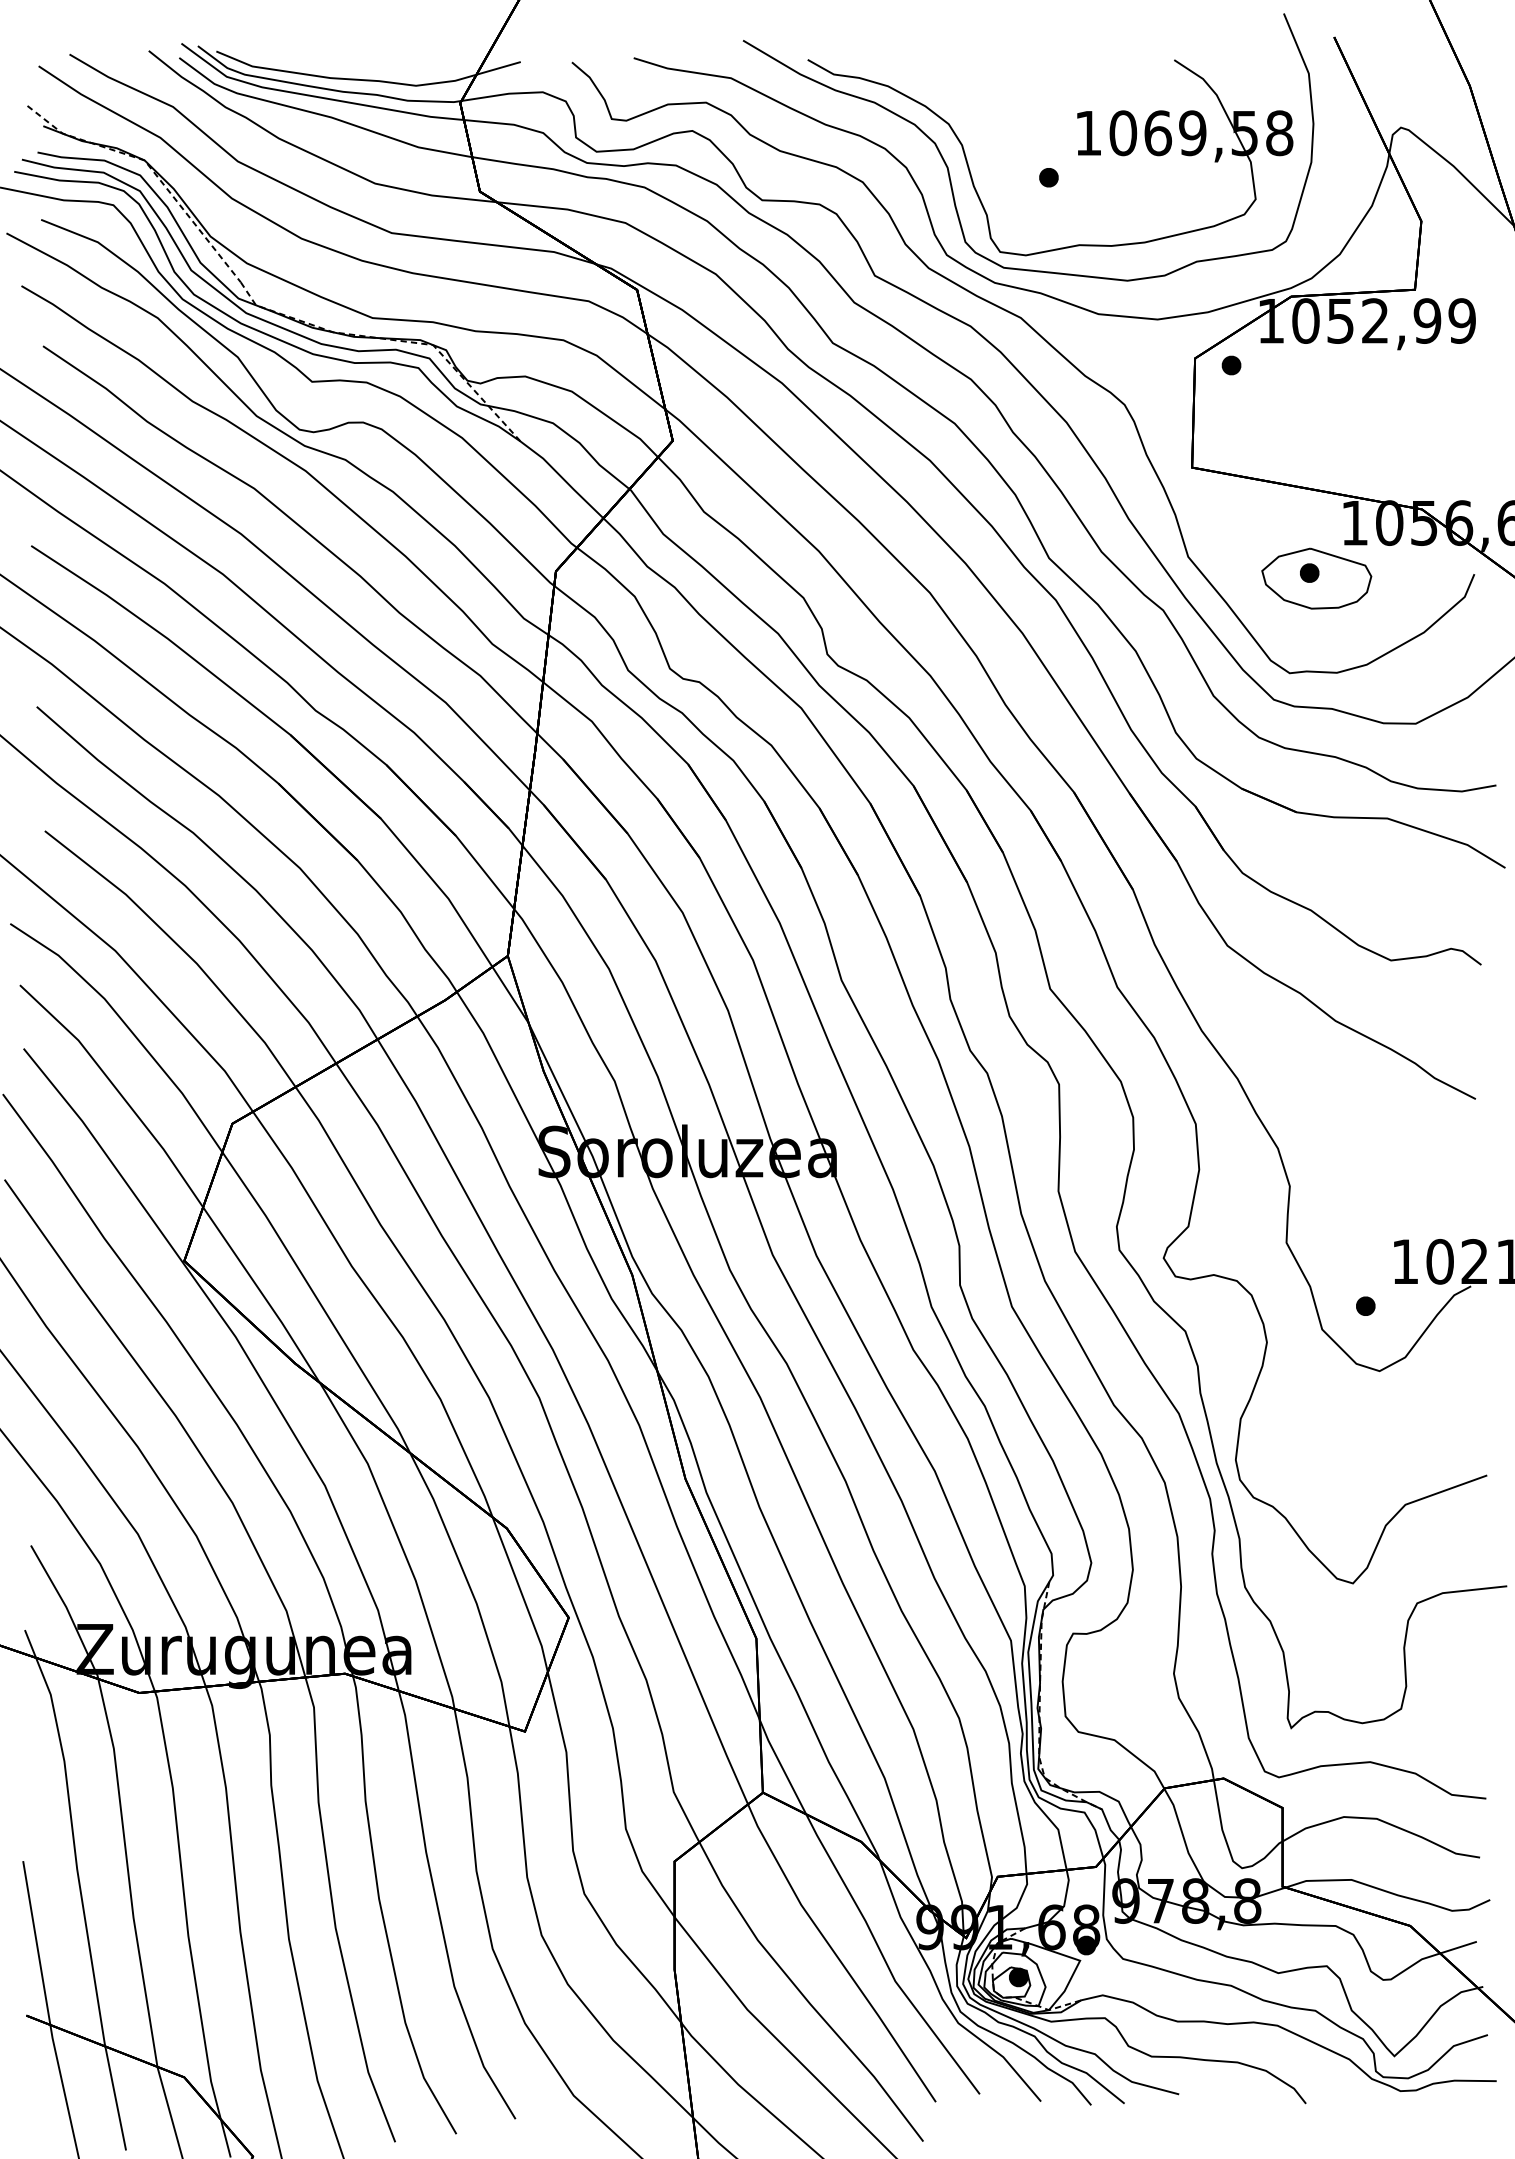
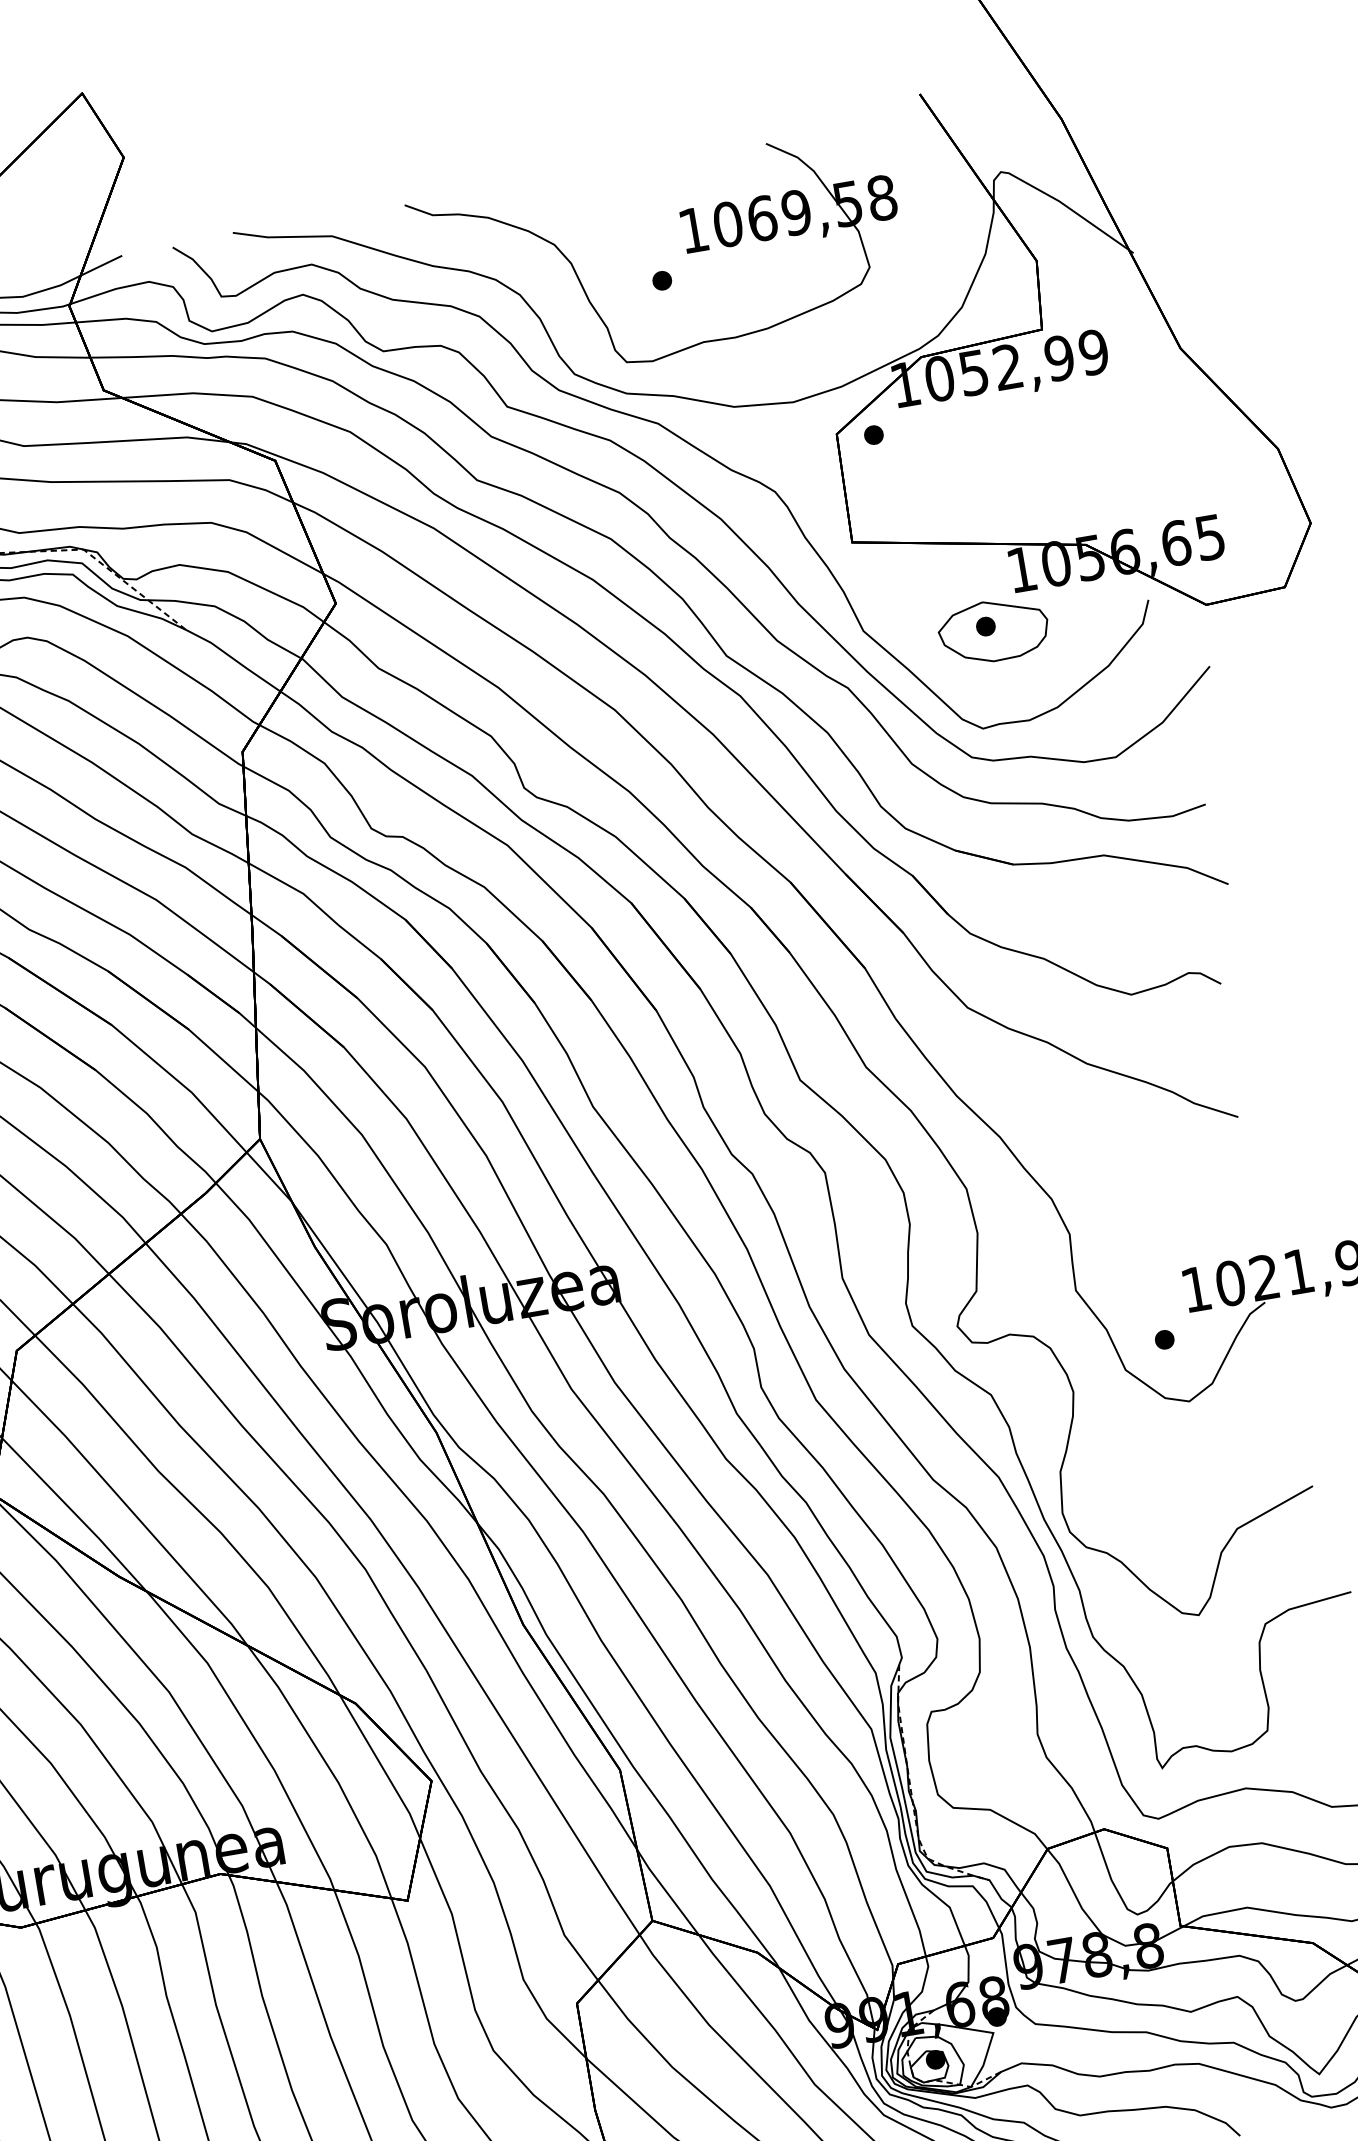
curve: (949, 170) -> (563, 290), removed

